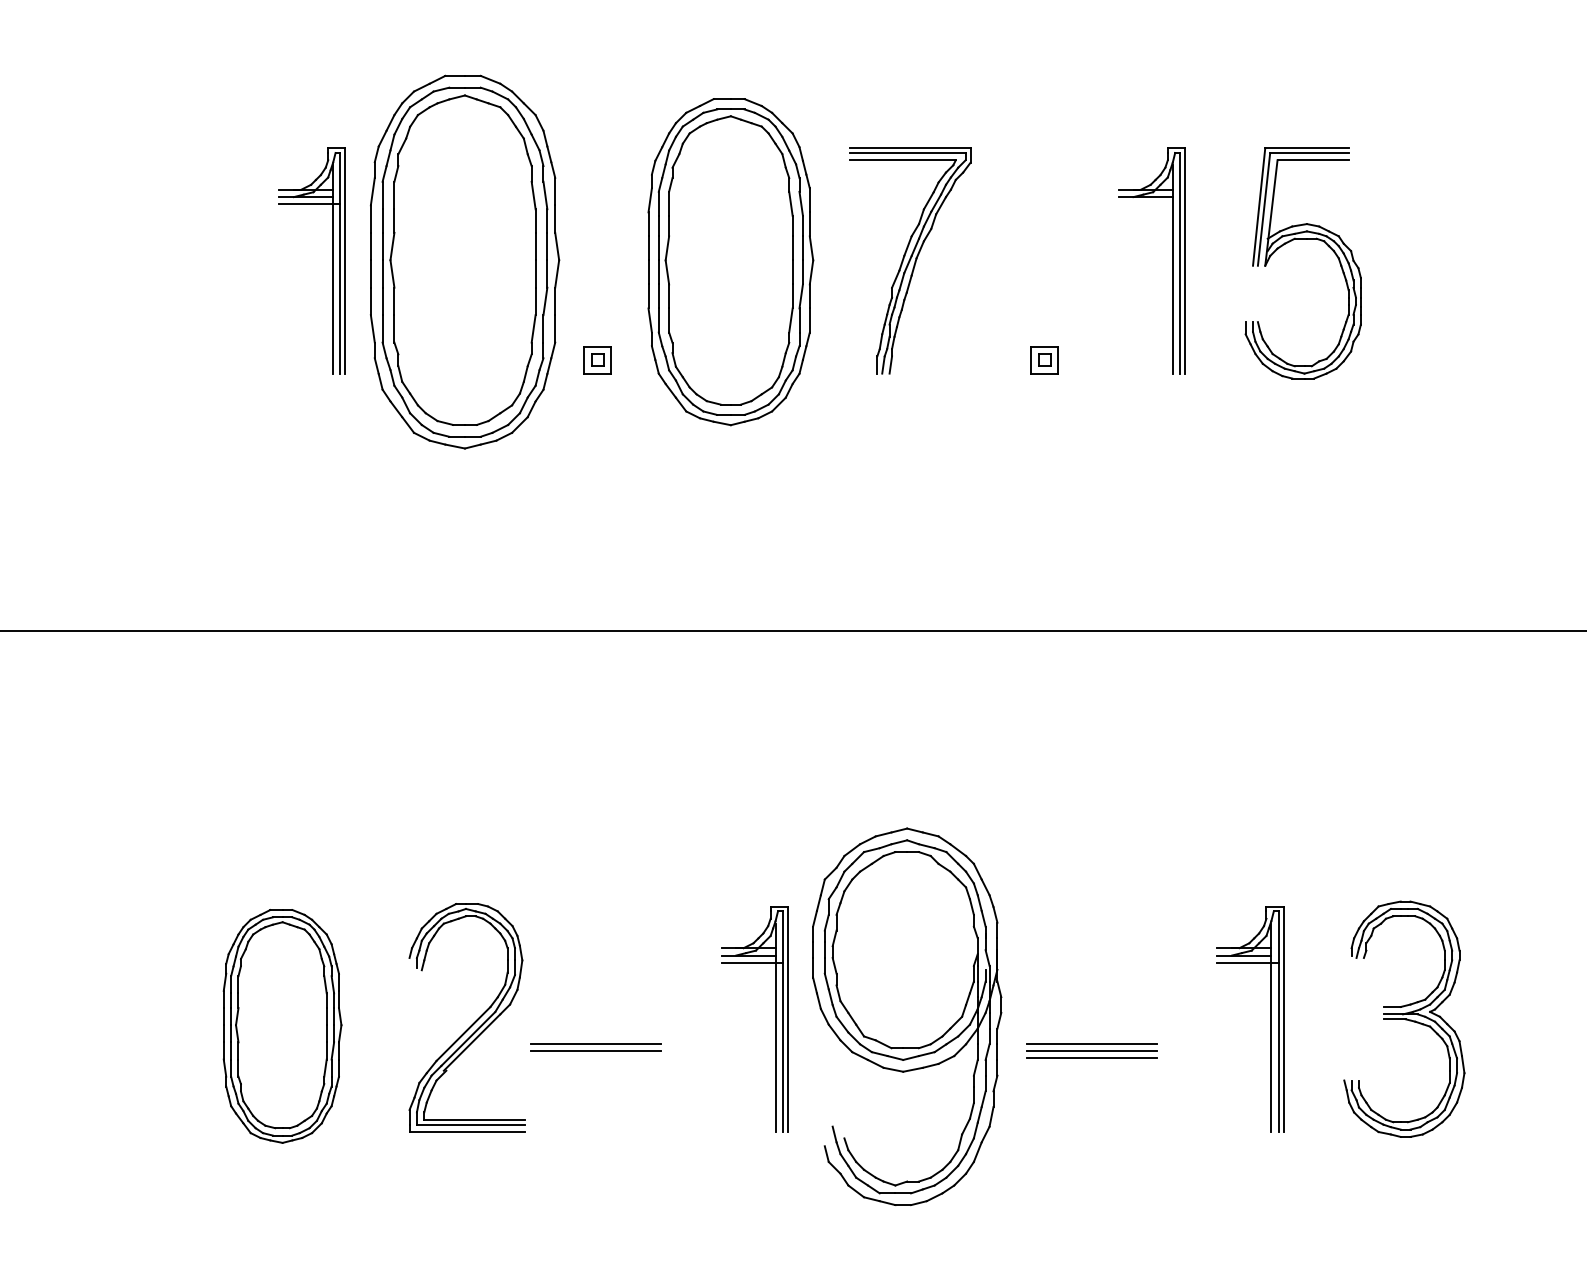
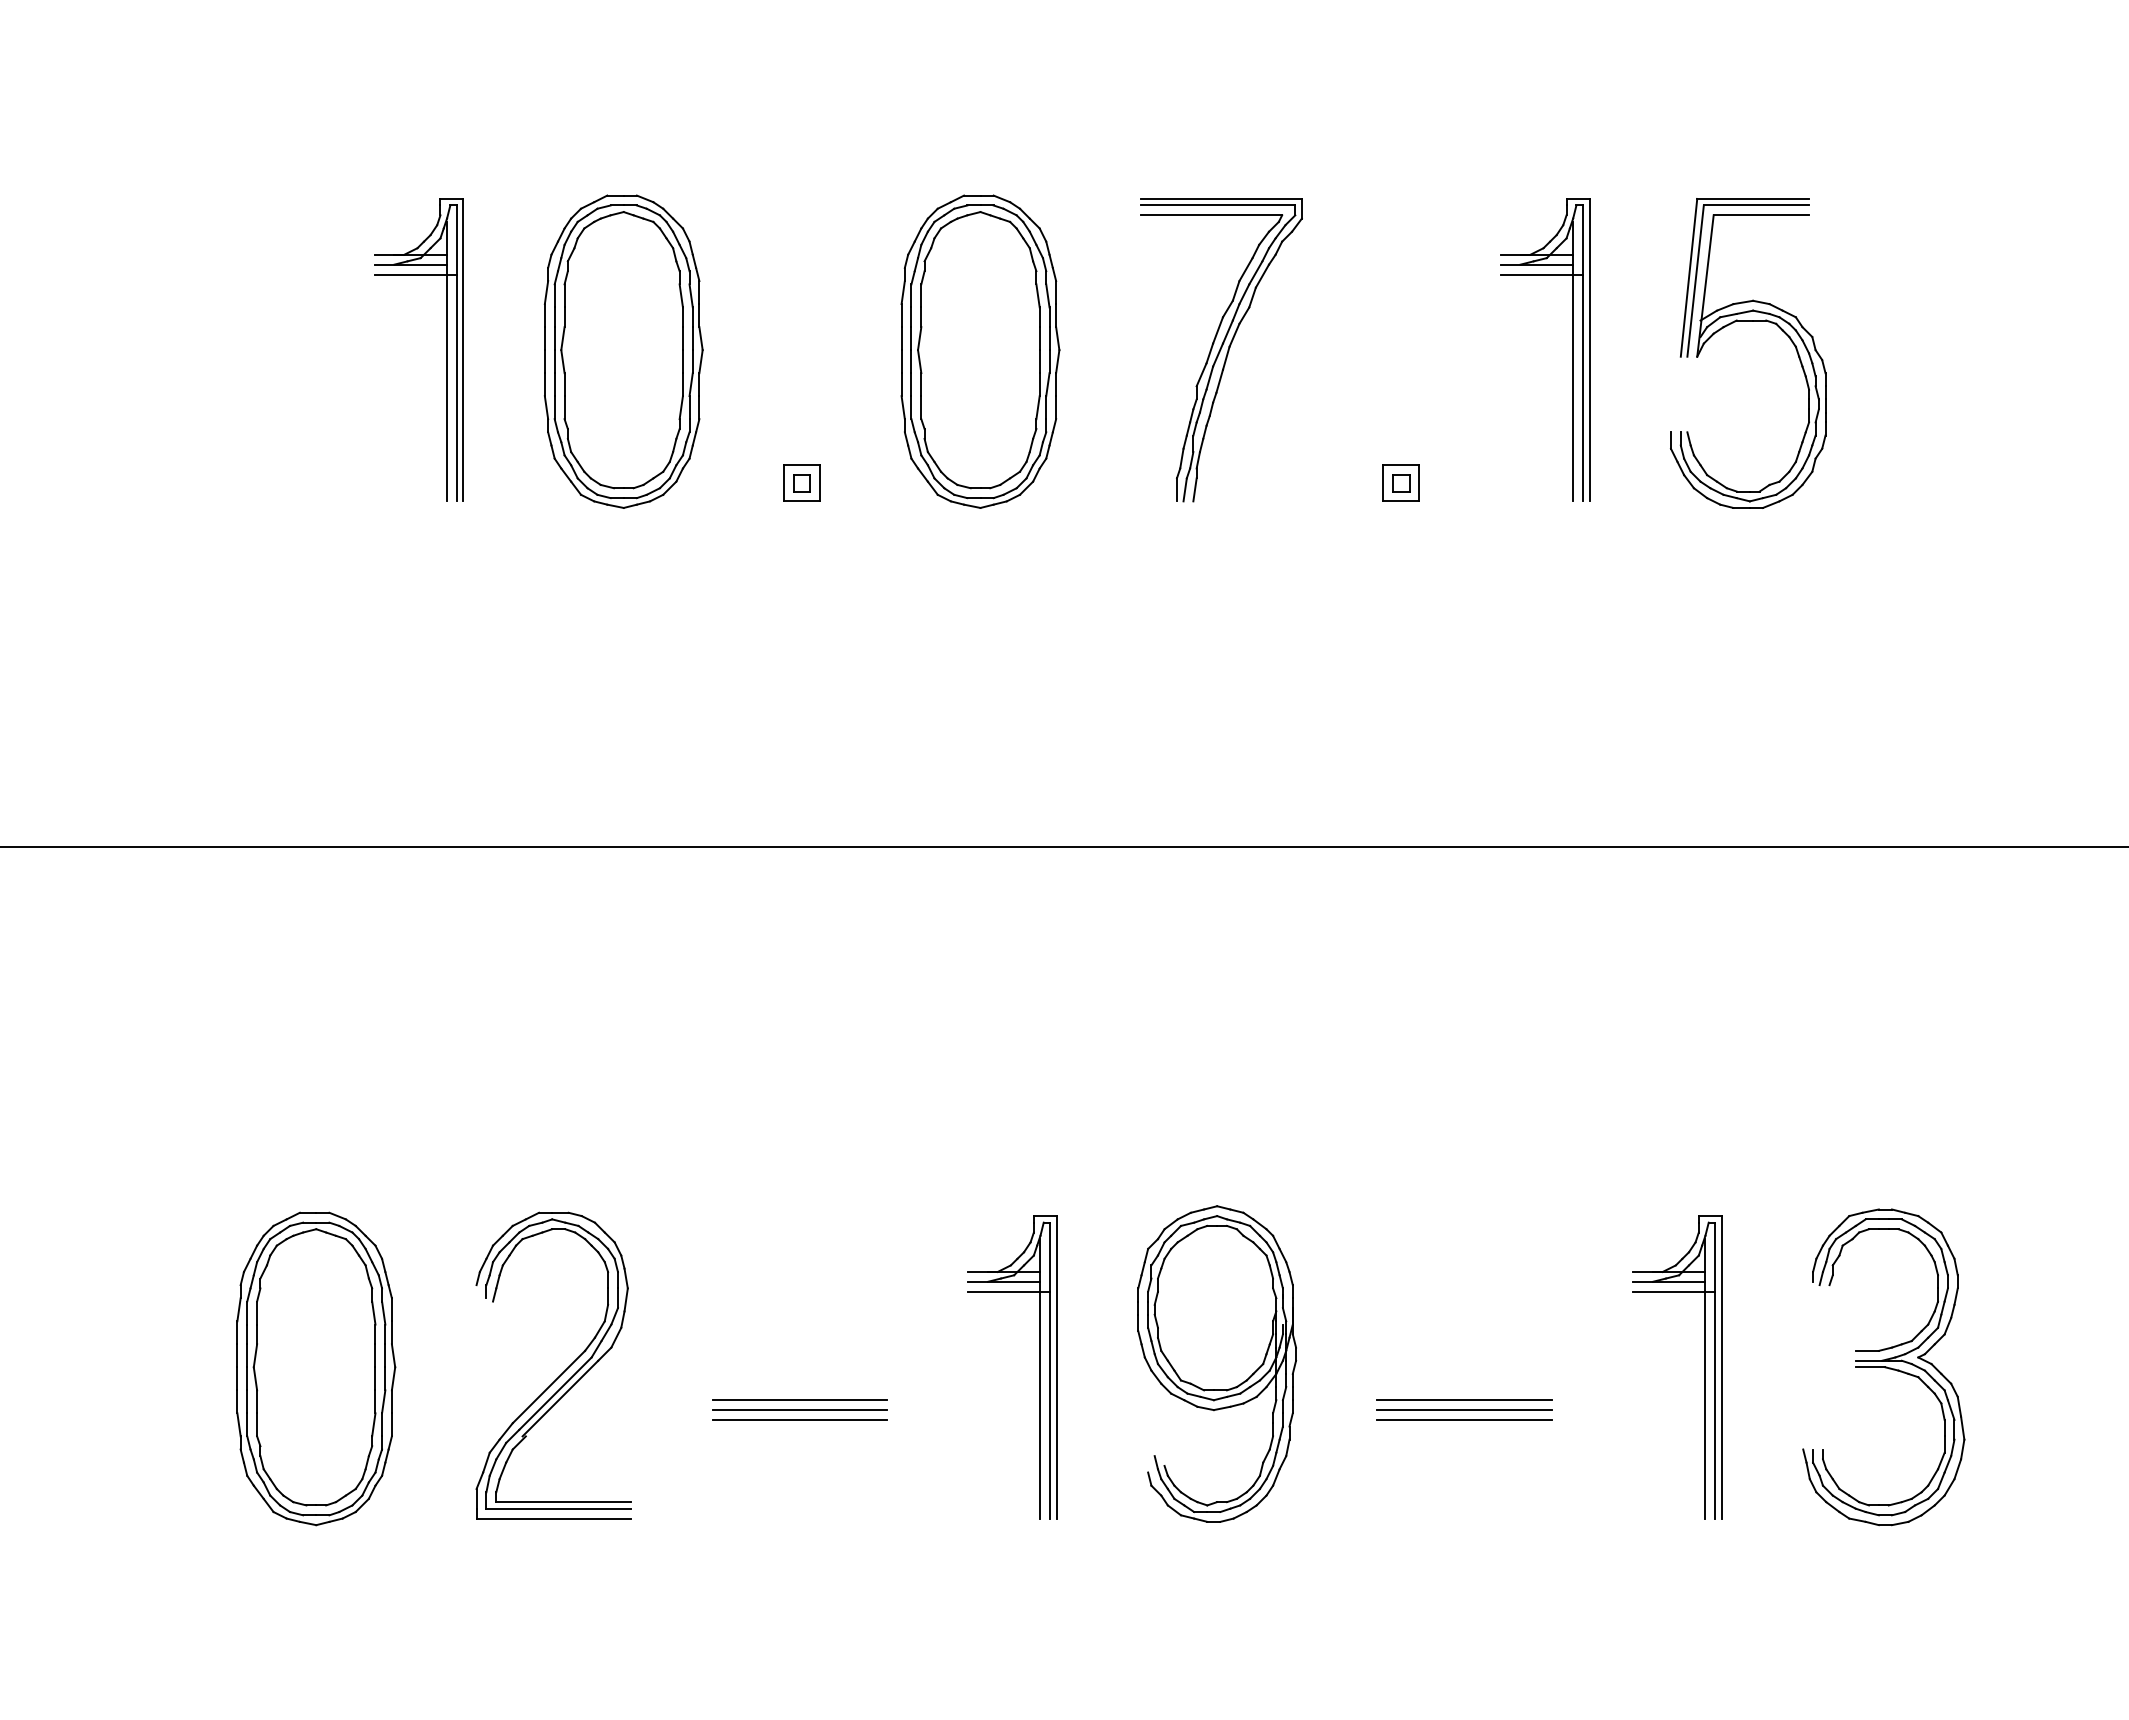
line: (1149, 204) -> (1541, 274), added
part: (464, 261) -> (623, 351), size x0.62
part: (730, 261) -> (980, 351), size x0.71
part: (907, 1016) -> (1217, 1363), size x0.62
part: (472, 1023) -> (561, 1373), moved
part: (282, 1026) -> (316, 1368), moved
line: (595, 1058) -> (799, 1419), added

